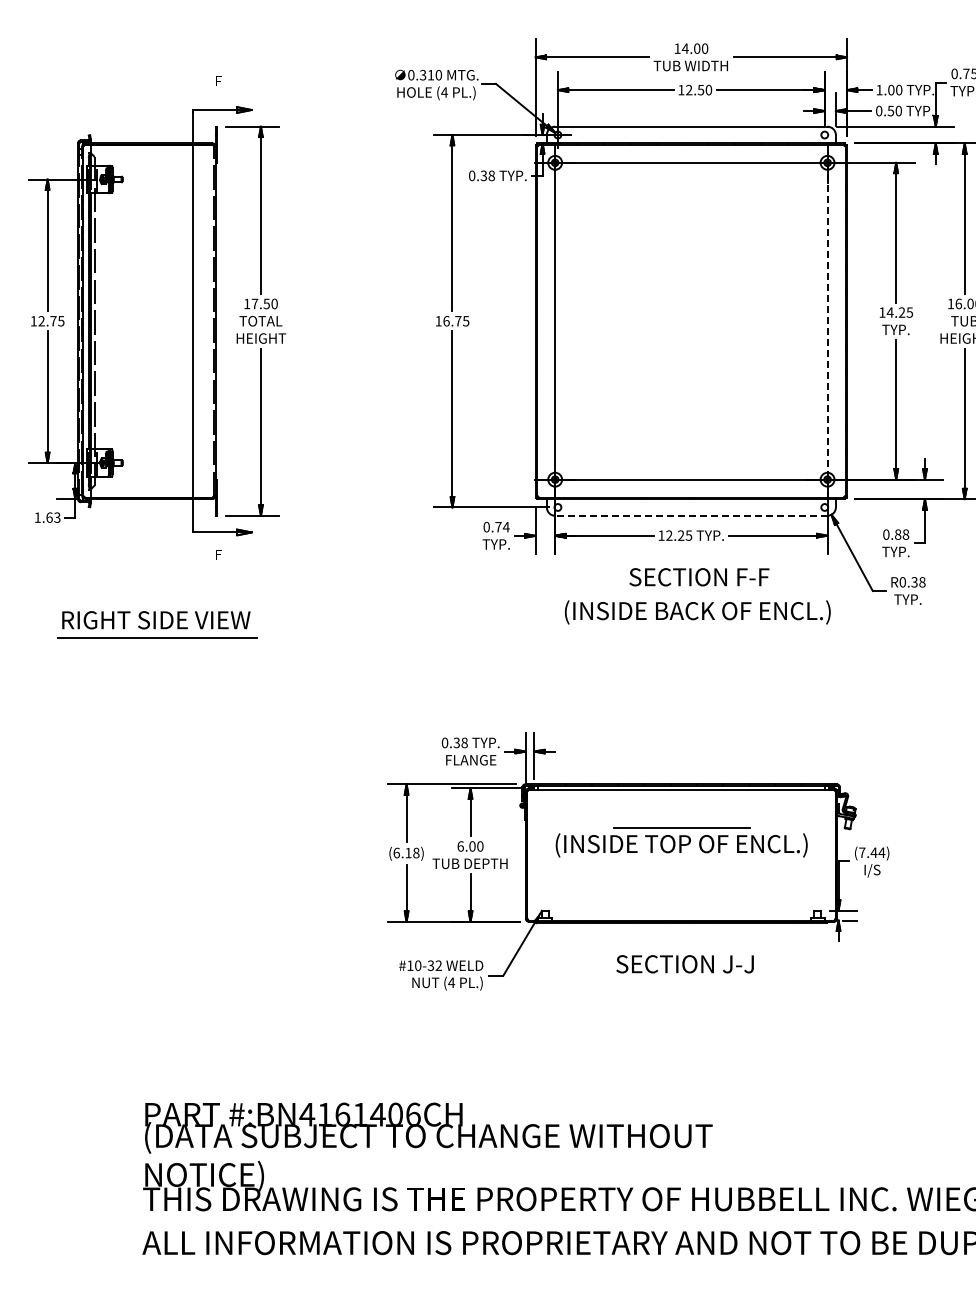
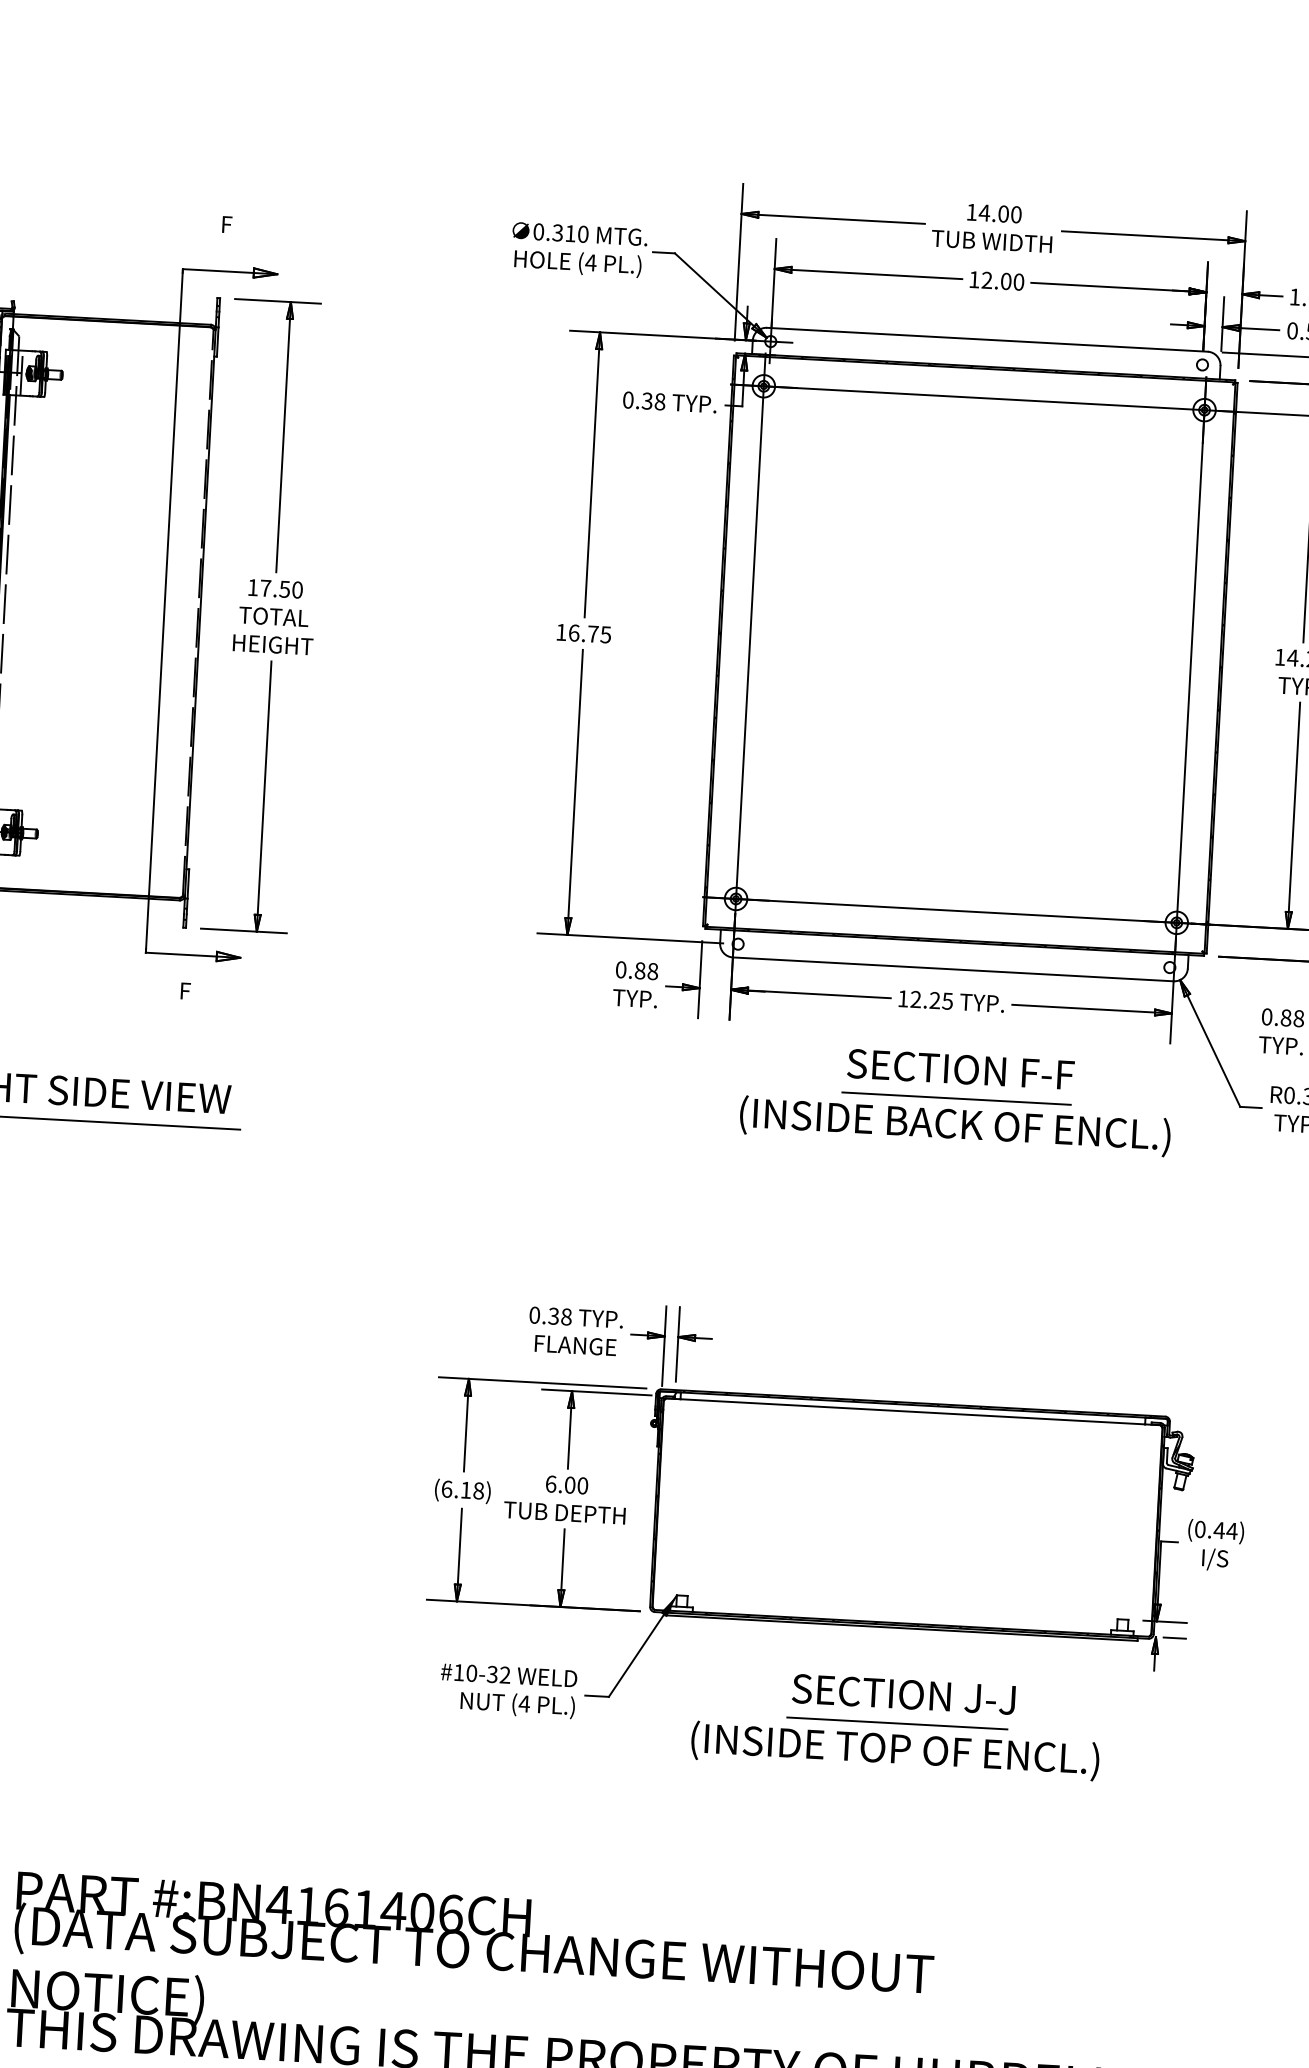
text: (700, 89) -> (1005, 280), 12.50 -> 12.00
line: (827, 321) -> (1190, 666), dashed -> solid
line: (690, 515) -> (951, 968), dashed -> solid
text: (502, 526) -> (646, 970), 0.74 -> 0.88
line: (697, 595) -> (956, 1098), added
part: (681, 842) -> (895, 1746), moved
text: (862, 852) -> (1200, 1529), (7.44) -> (0.44)

